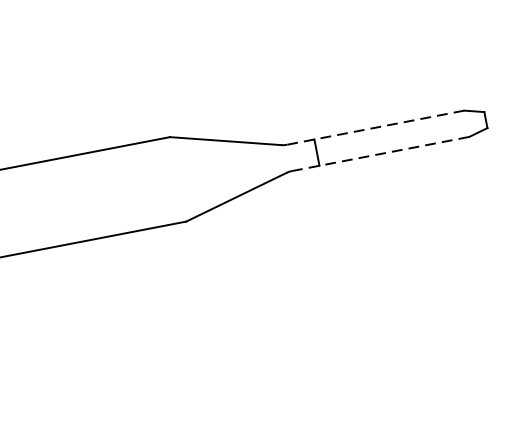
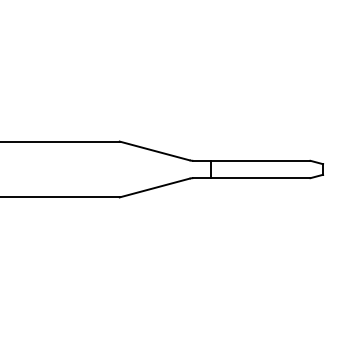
line: (374, 127) -> (251, 160), dashed -> solid
line: (380, 154) -> (251, 178), dashed -> solid

